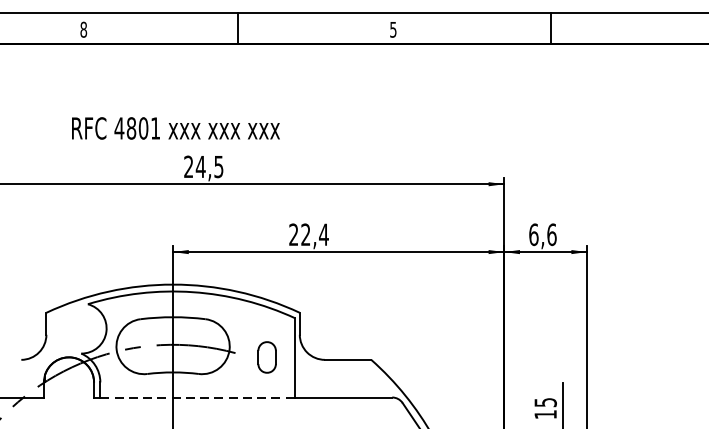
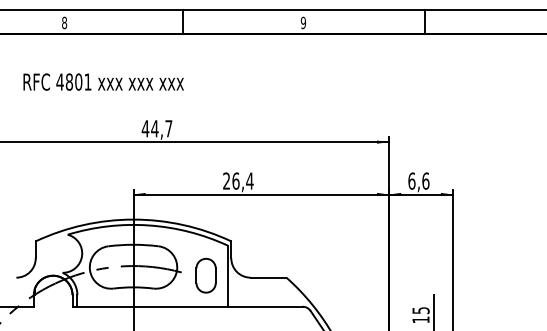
text: (393, 29) -> (303, 22), 5 -> 9
text: (175, 127) -> (103, 81), moved
text: (202, 166) -> (156, 128), 24,5 -> 44,7
text: (305, 233) -> (235, 180), 22,4 -> 26,4
part: (266, 357) -> (205, 275), size x1.43
line: (198, 397) -> (153, 306), dashed -> solid

